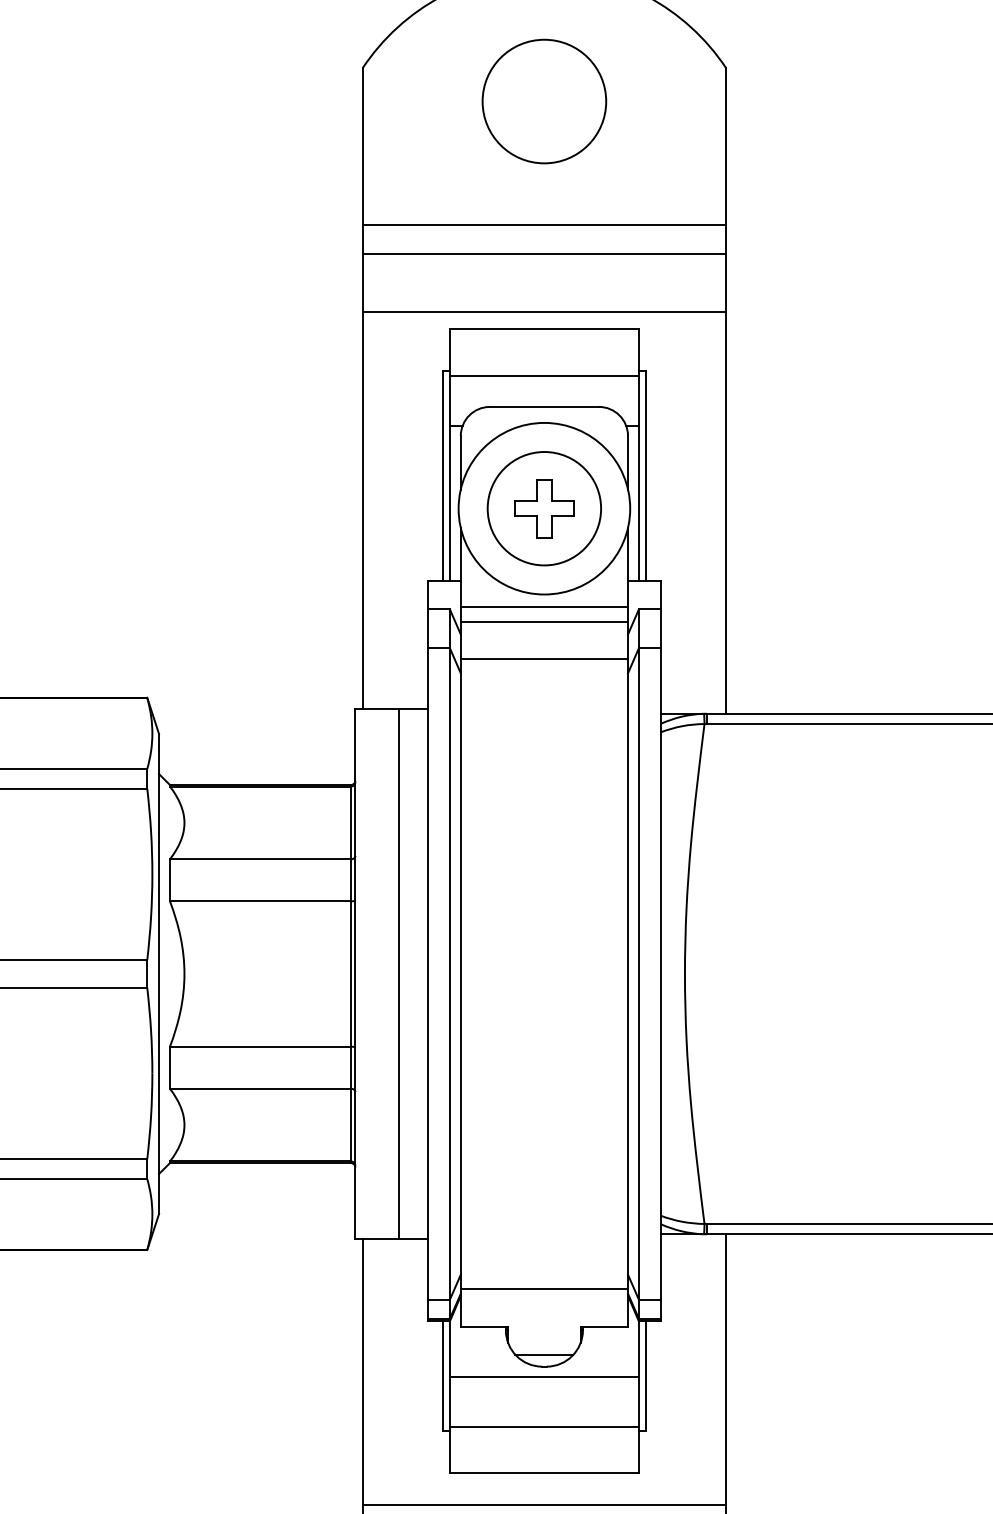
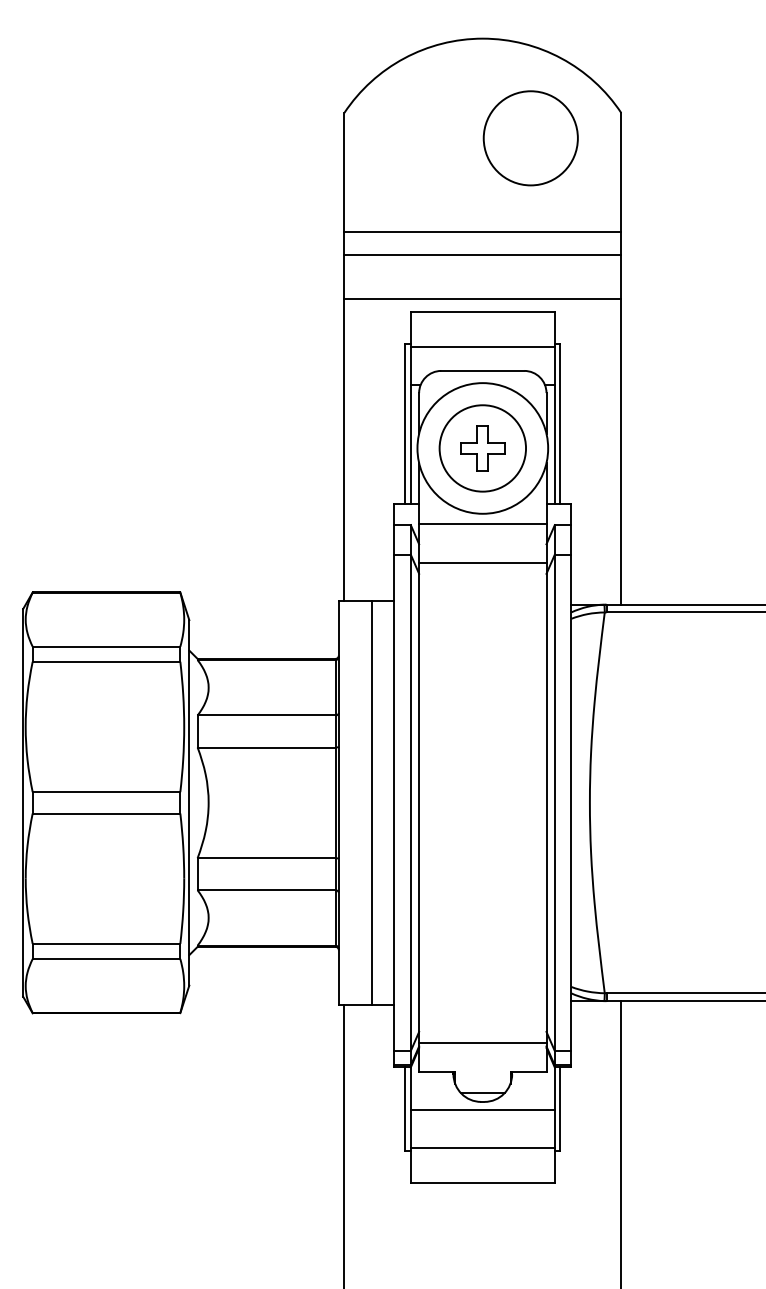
circle: (543, 101) -> (530, 138), moved
line: (543, 621) -> (482, 534), removed
line: (543, 1505) -> (482, 1207), removed

